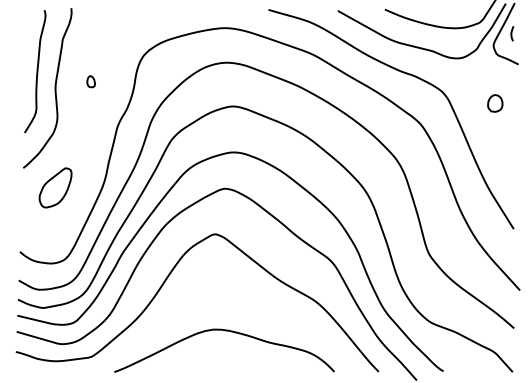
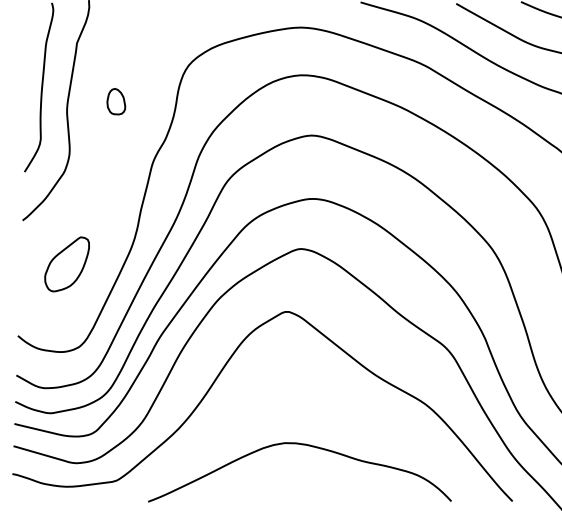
part: (90, 81) -> (115, 101), size x1.67
part: (55, 187) -> (67, 263), moved

